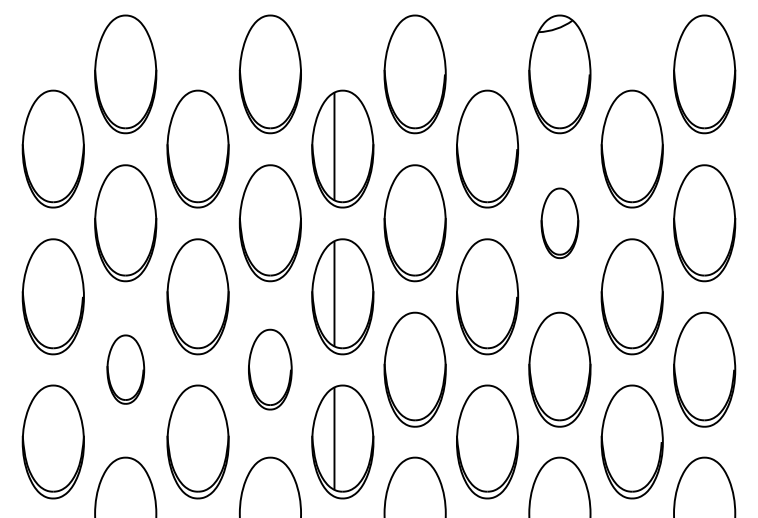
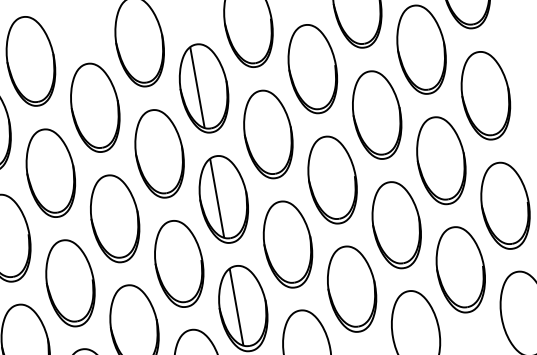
part: (559, 223) -> (376, 115), size x1.67
part: (125, 369) -> (70, 283), size x1.67
part: (269, 369) -> (178, 263), size x1.43

